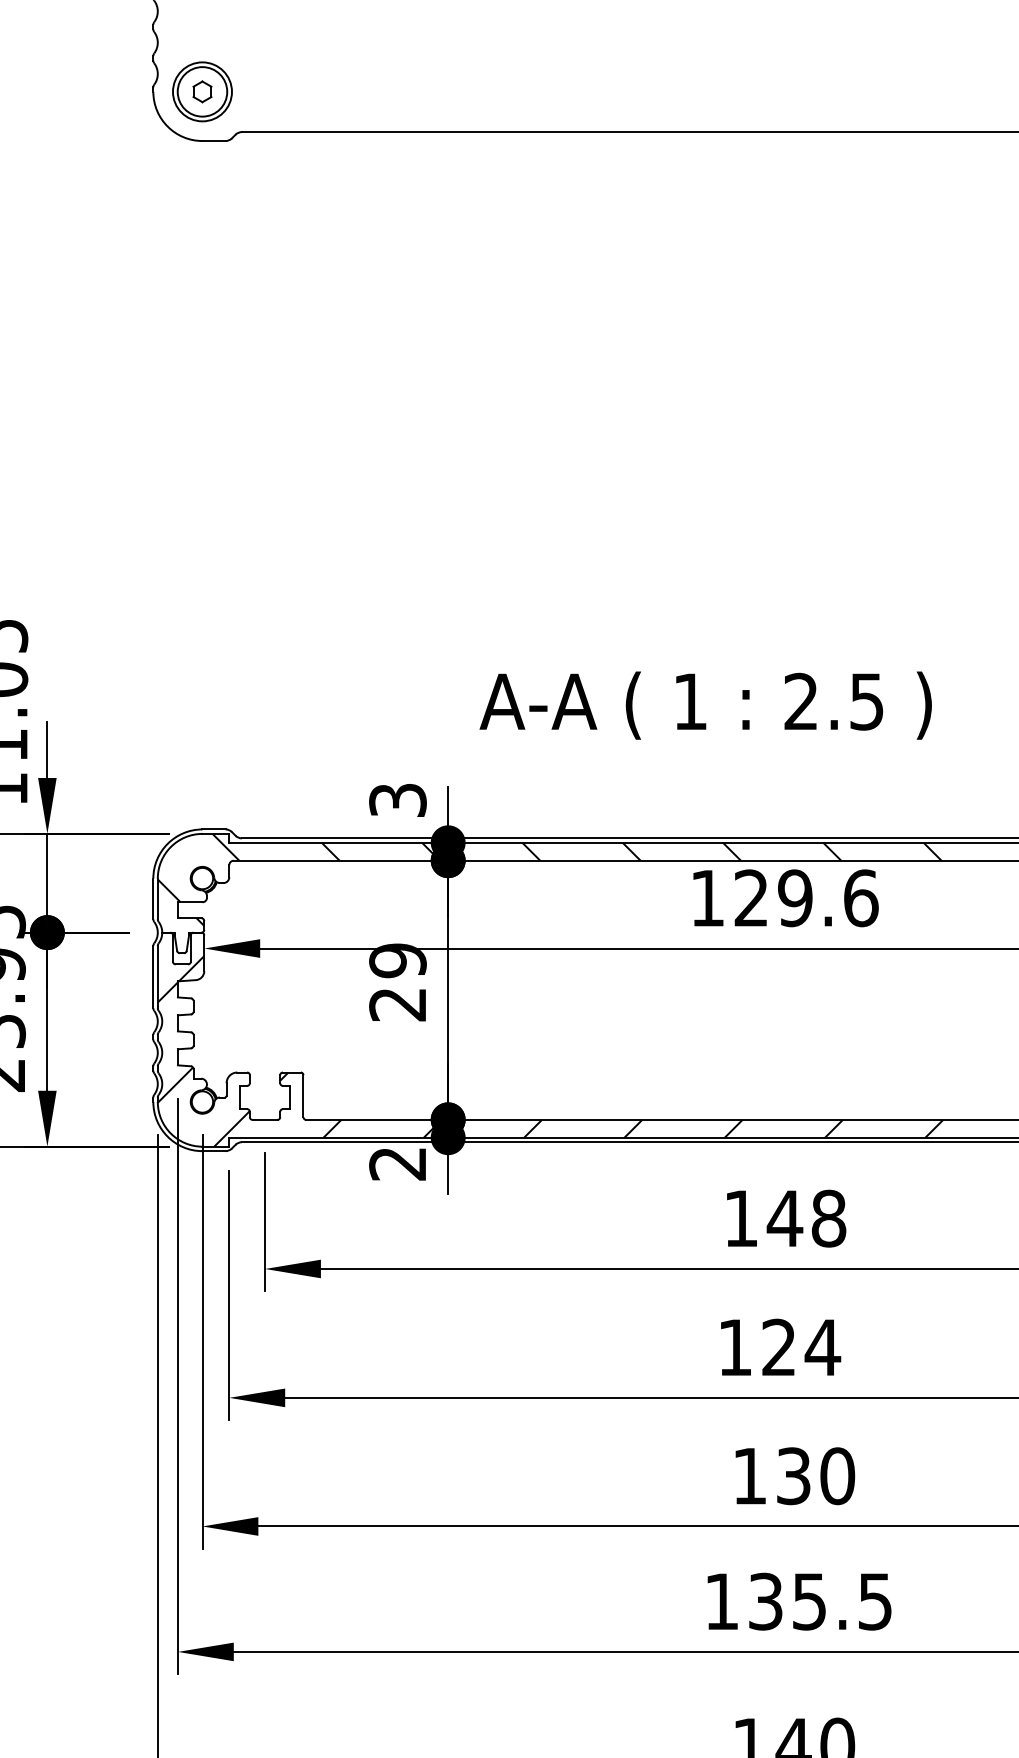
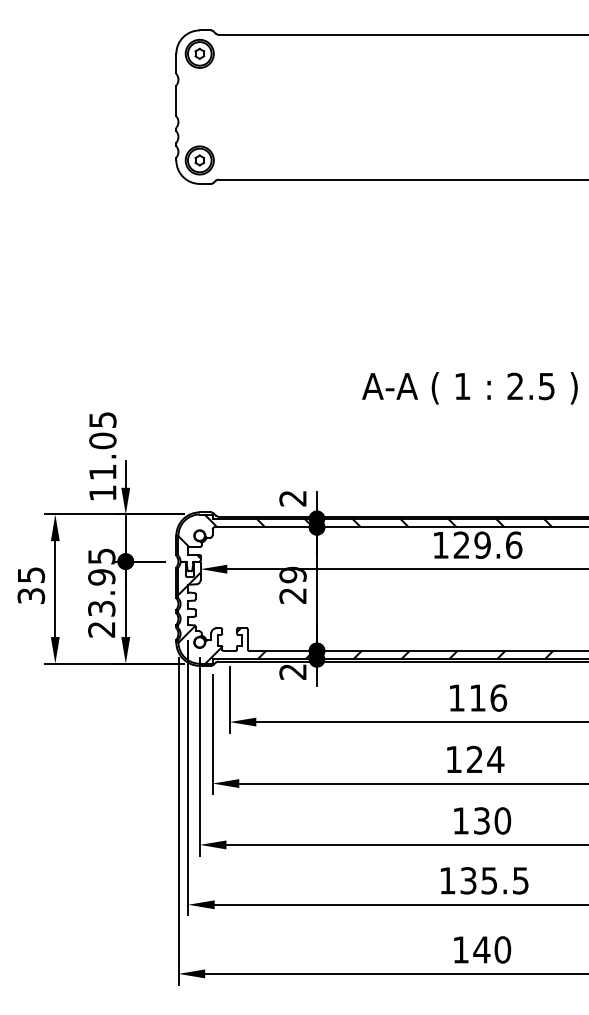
text: (704, 706) -> (469, 388), moved
text: (396, 800) -> (292, 498), 3 -> 2
text: (807, 1217) -> (488, 697), 148 -> 116

